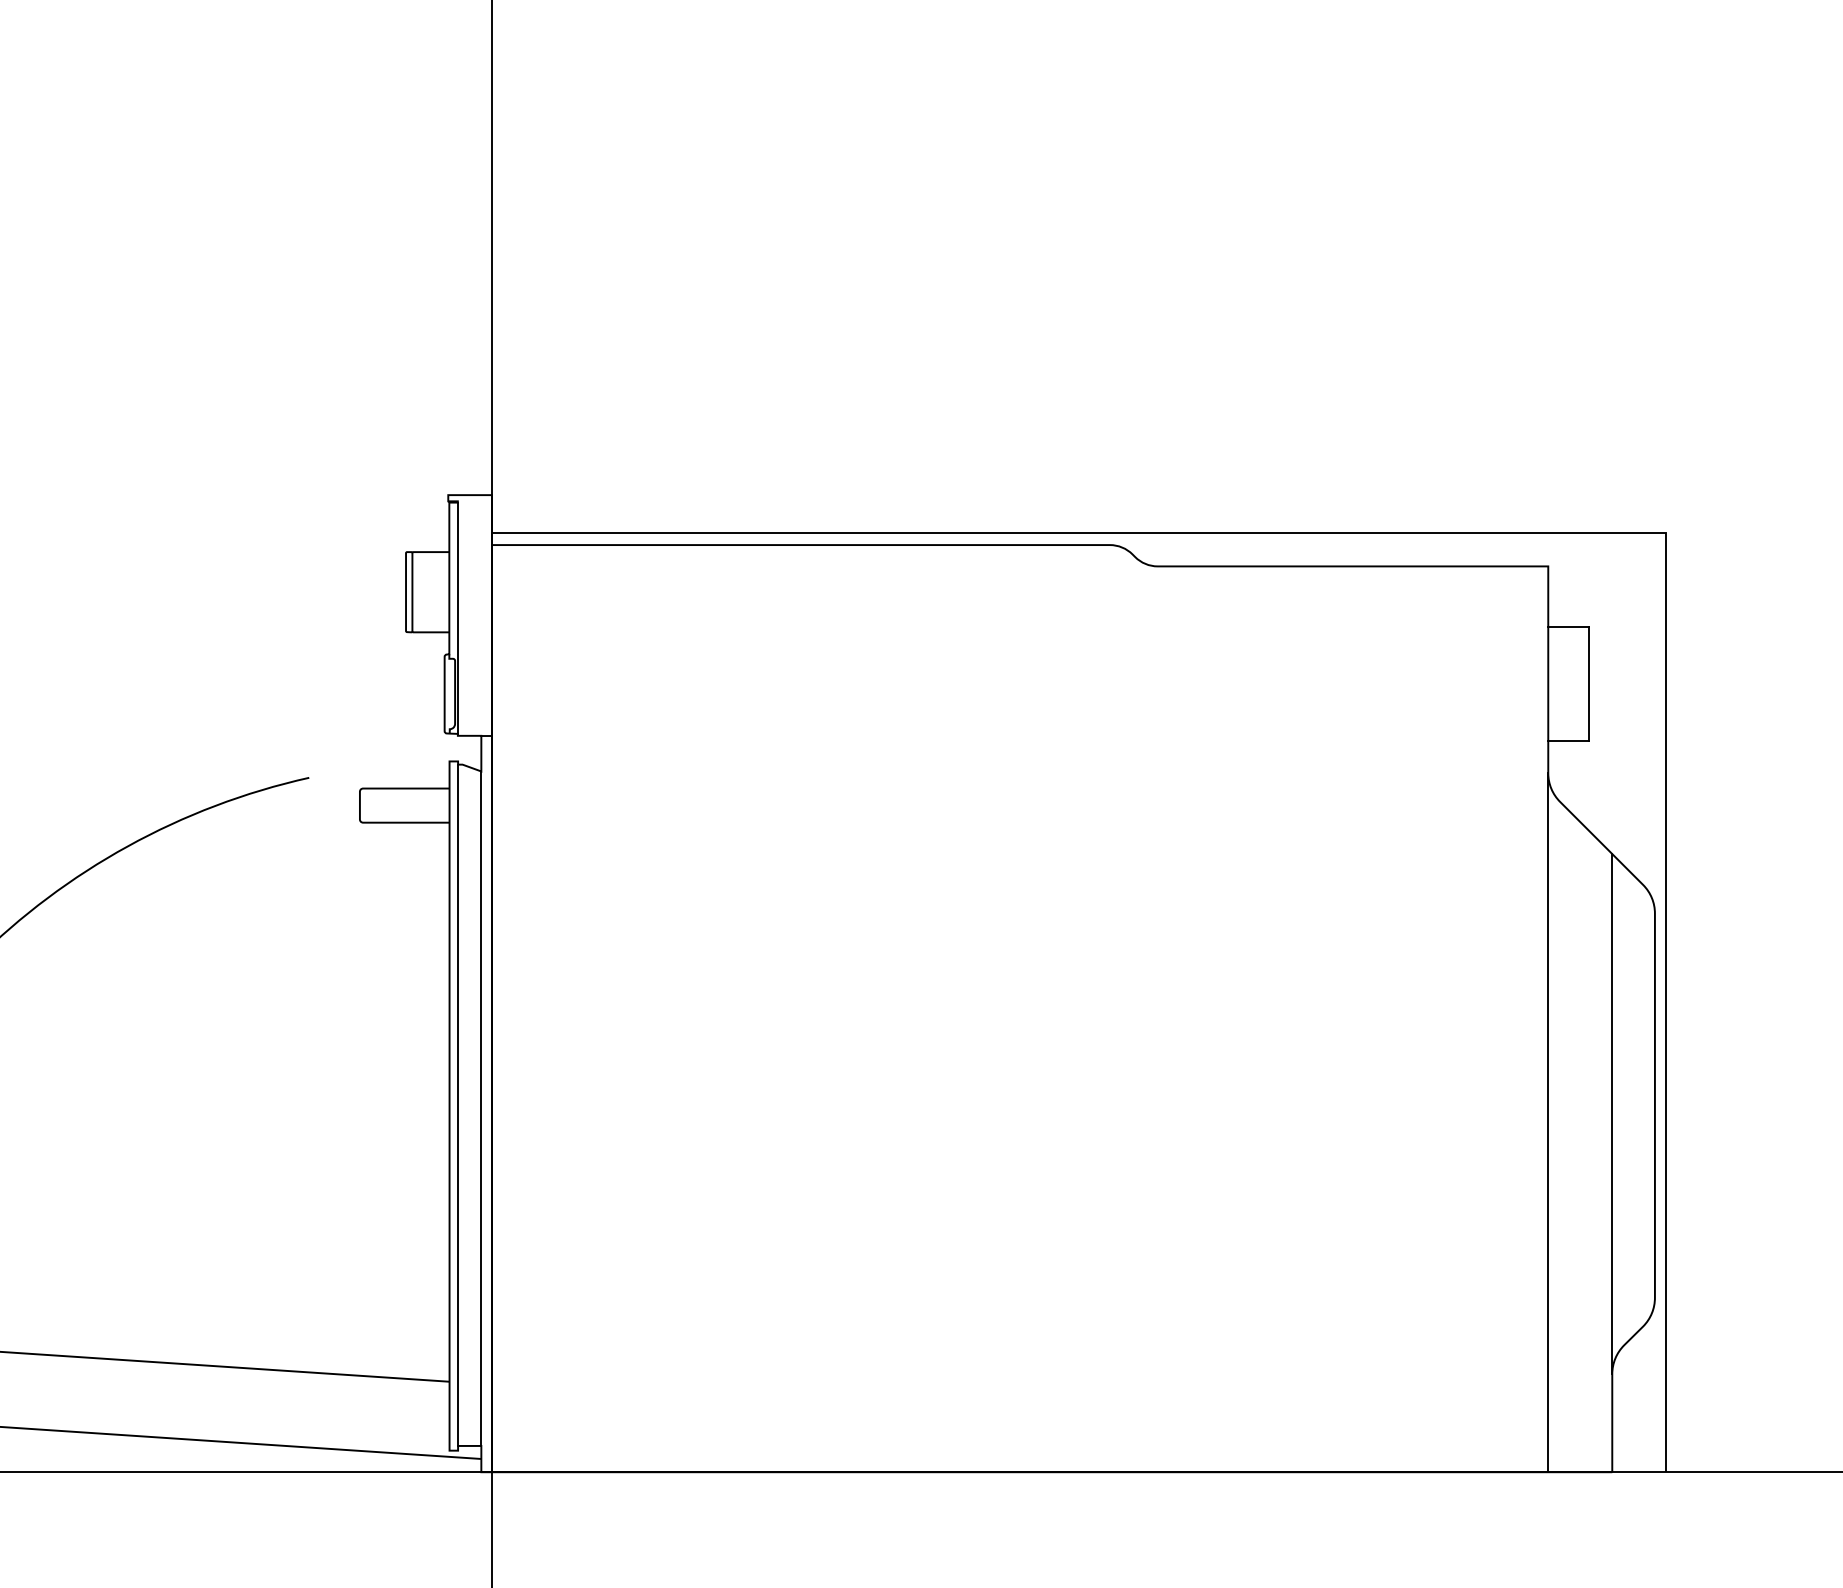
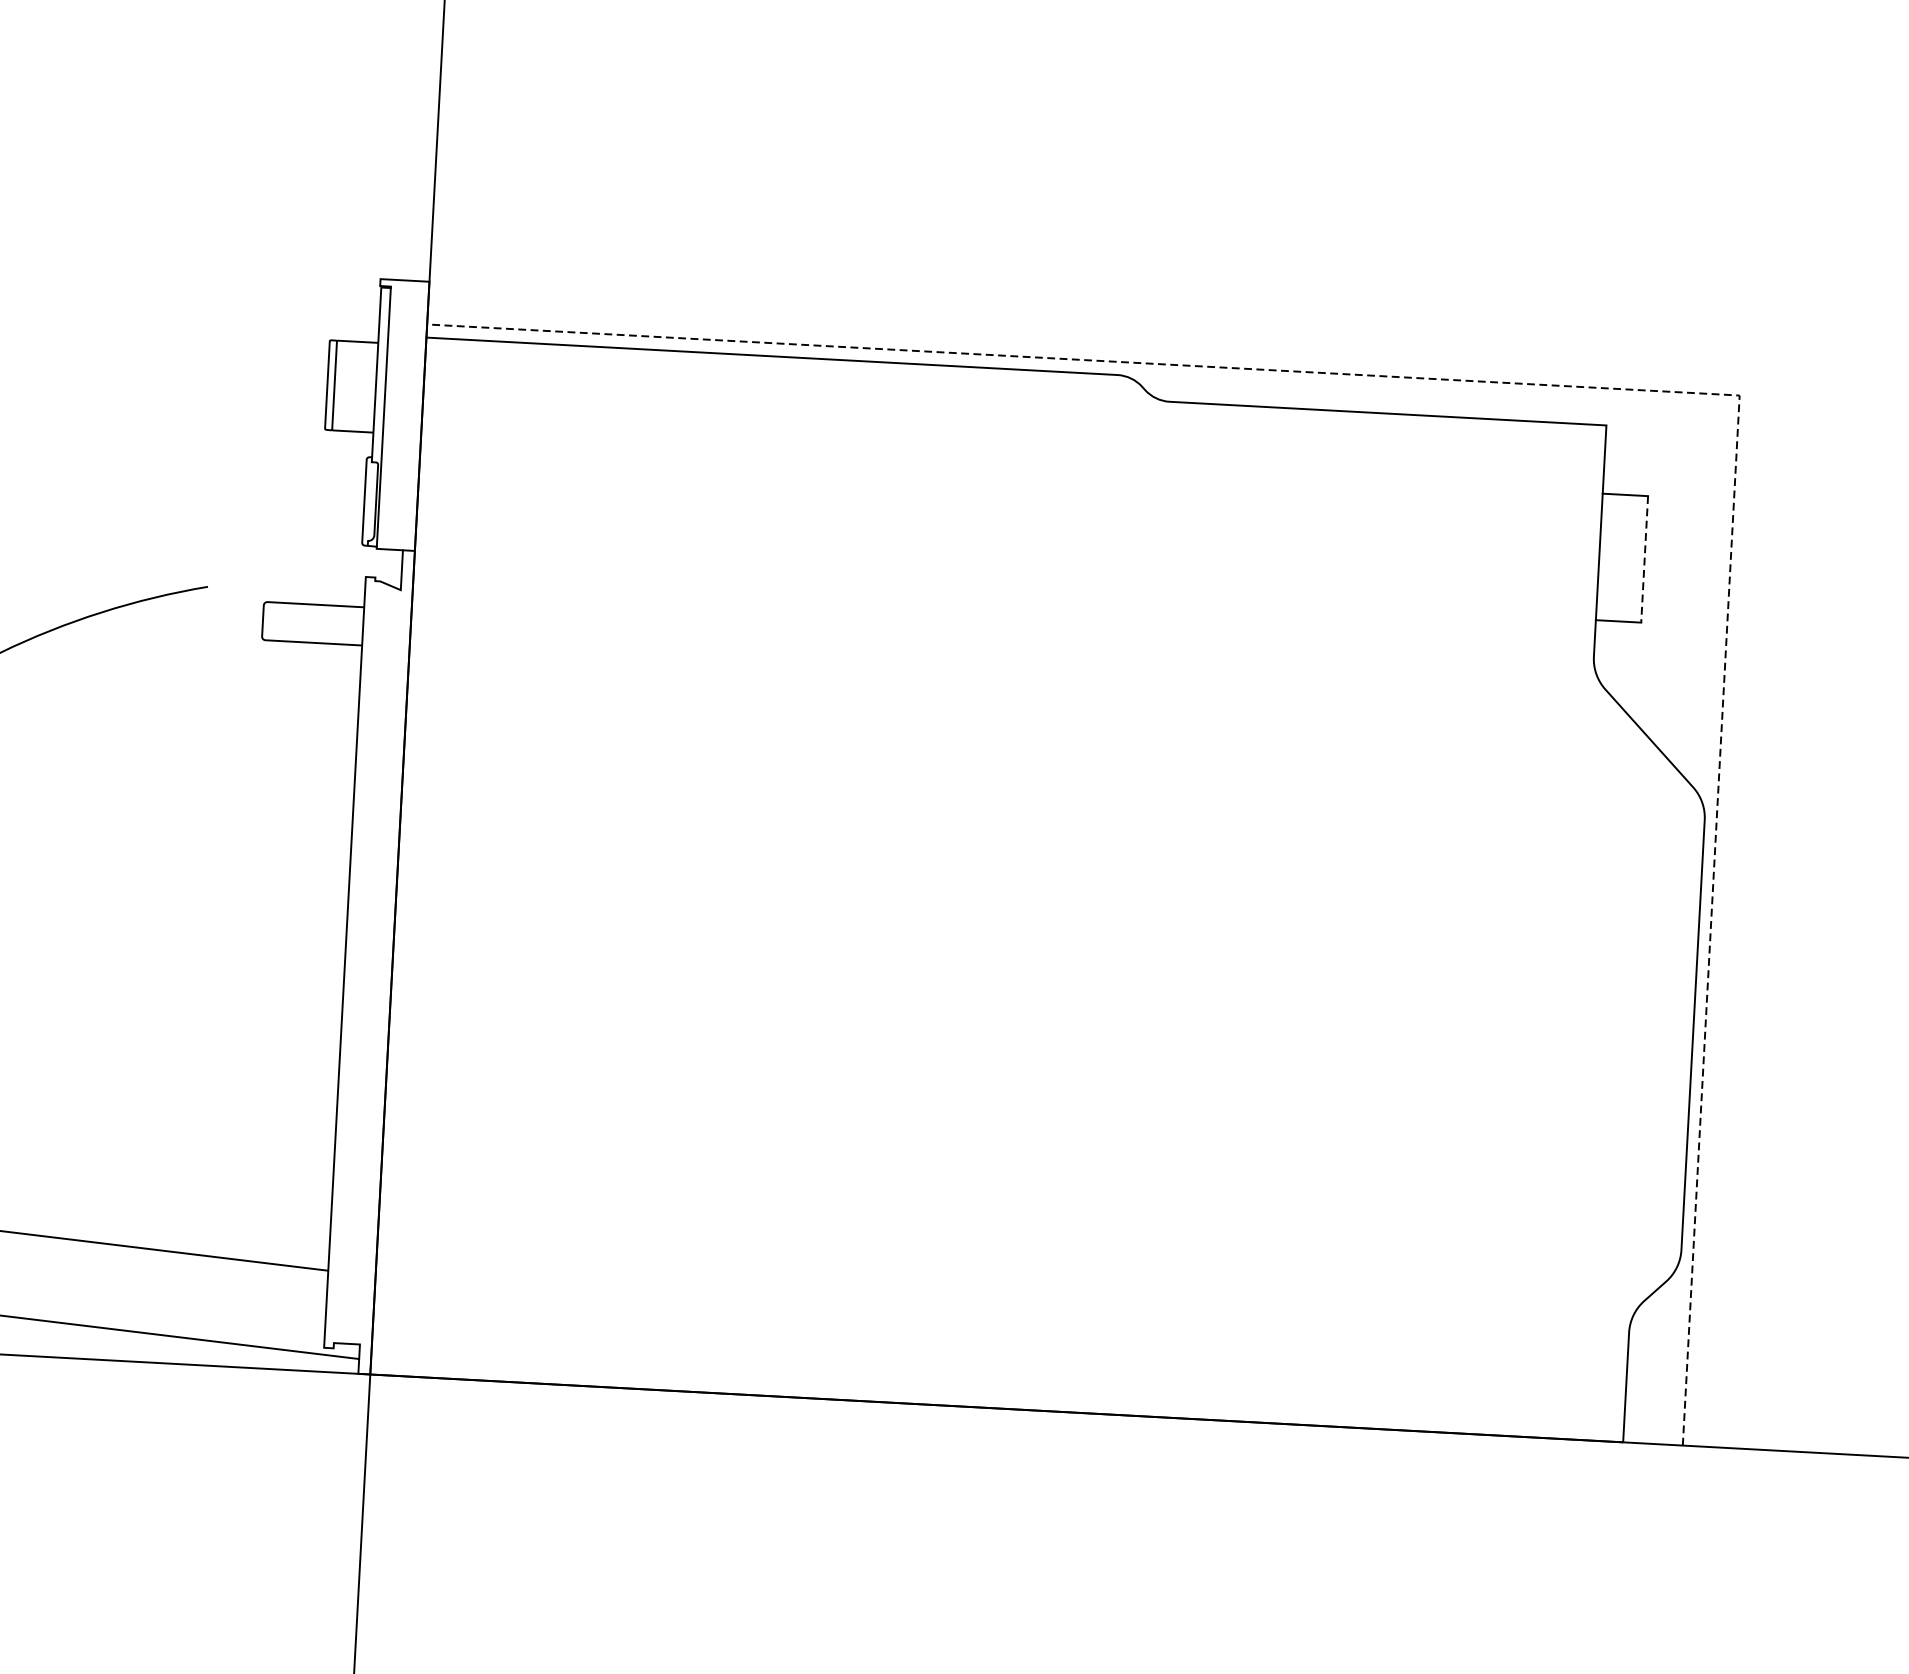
line: (1548, 533) -> (1608, 388), solid -> dashed
line: (1588, 683) -> (1644, 558), solid -> dashed
line: (458, 1104) -> (355, 961), removed
line: (481, 1108) -> (380, 967), removed
line: (1612, 1114) -> (1645, 1042), removed
line: (1548, 1122) -> (1573, 1047), removed

